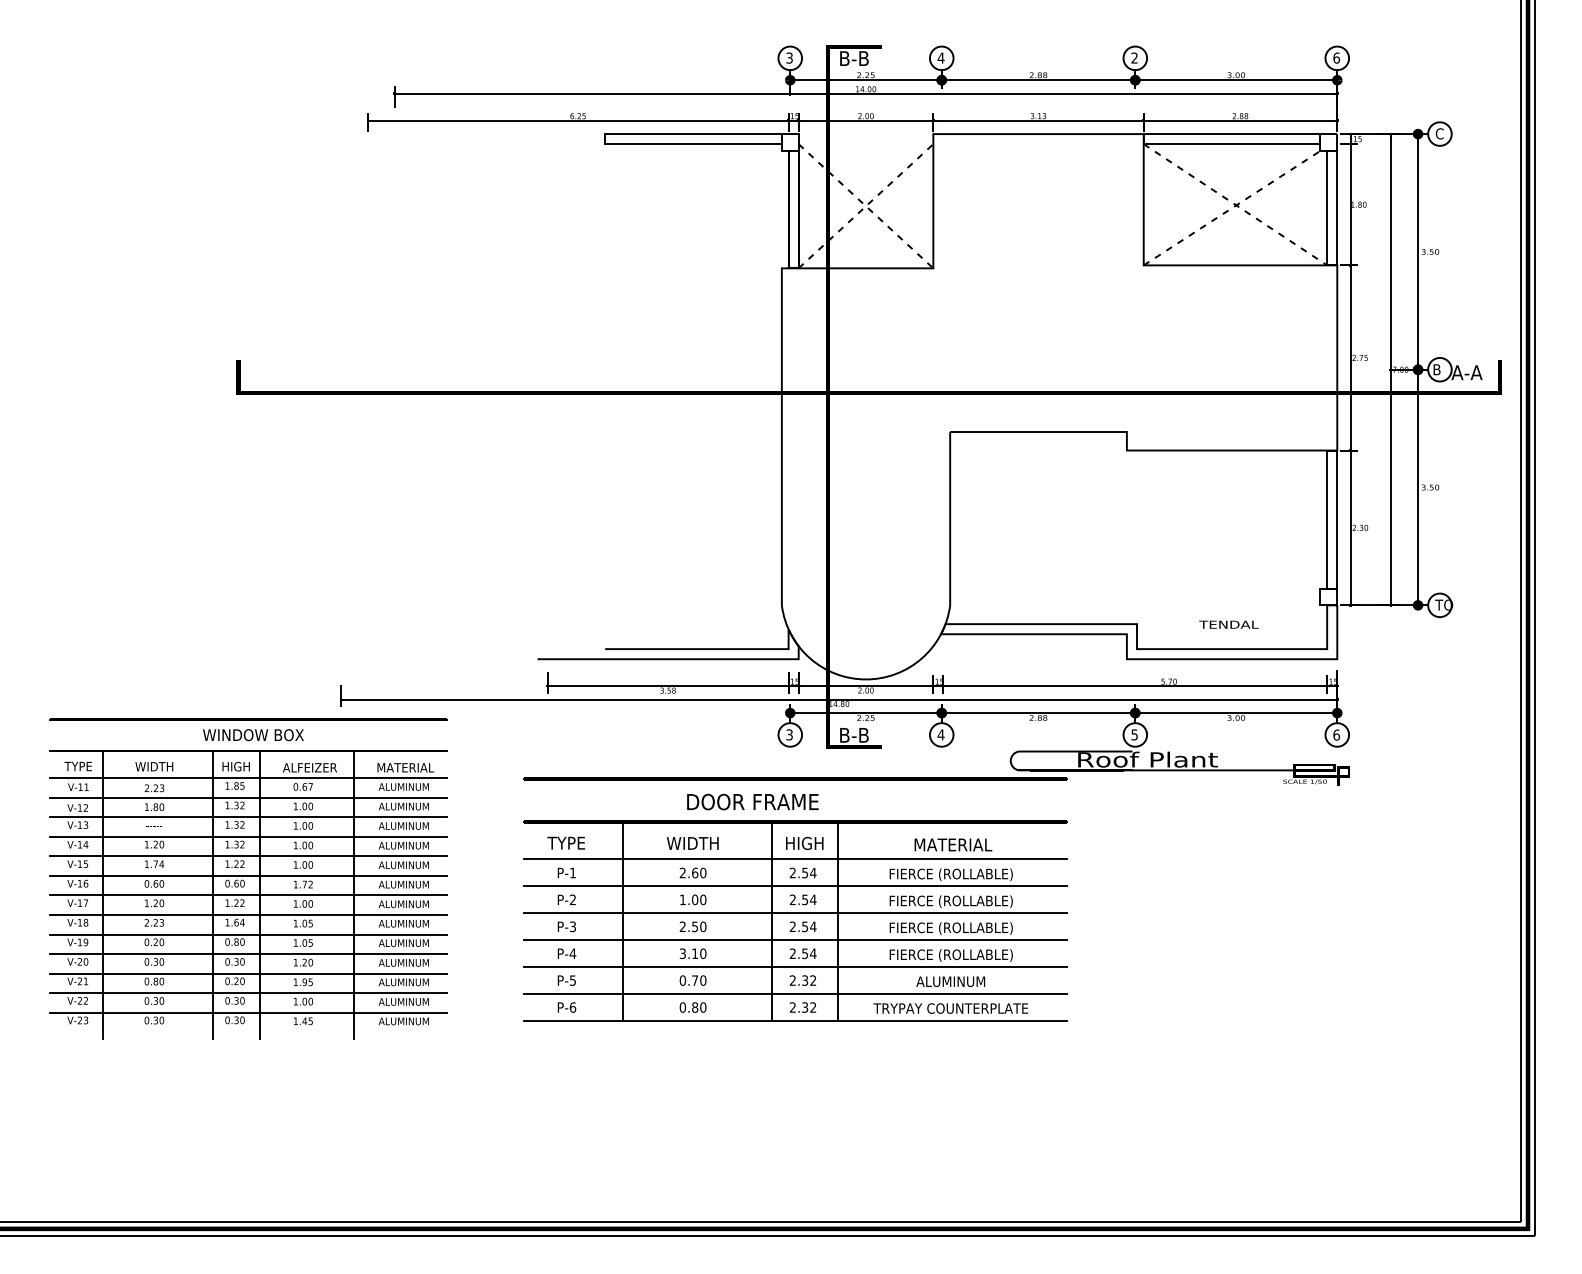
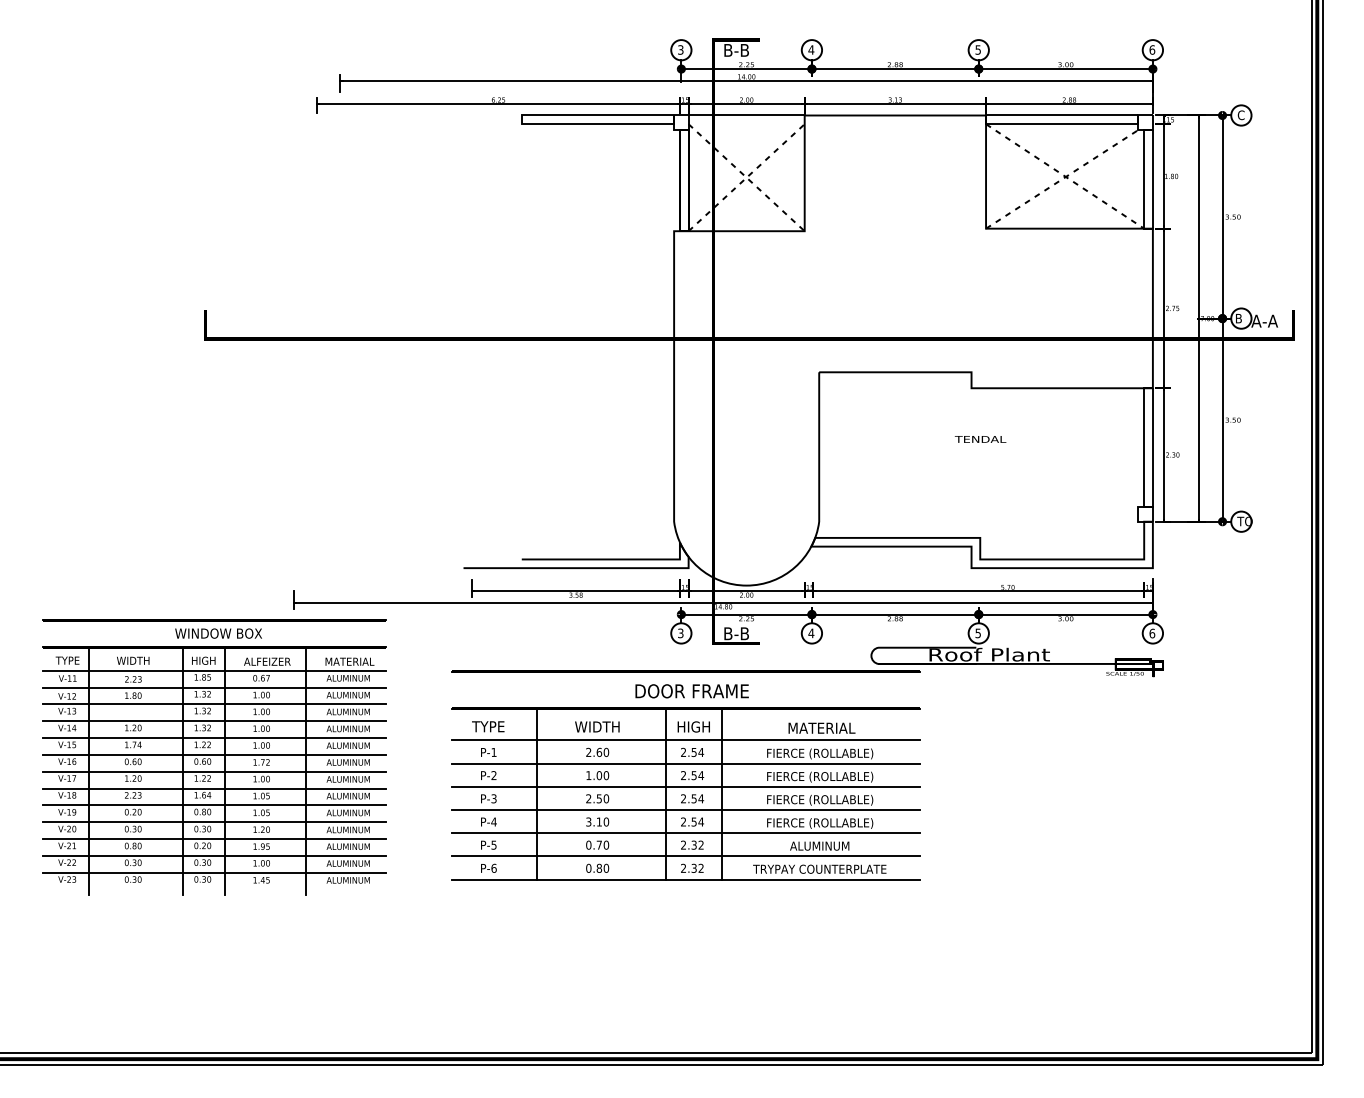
text: (1133, 57) -> (977, 49), 2 -> 5
line: (865, 134) -> (746, 115), added
text: (1228, 624) -> (980, 439), moved
text: (752, 802) -> (691, 691), moved

